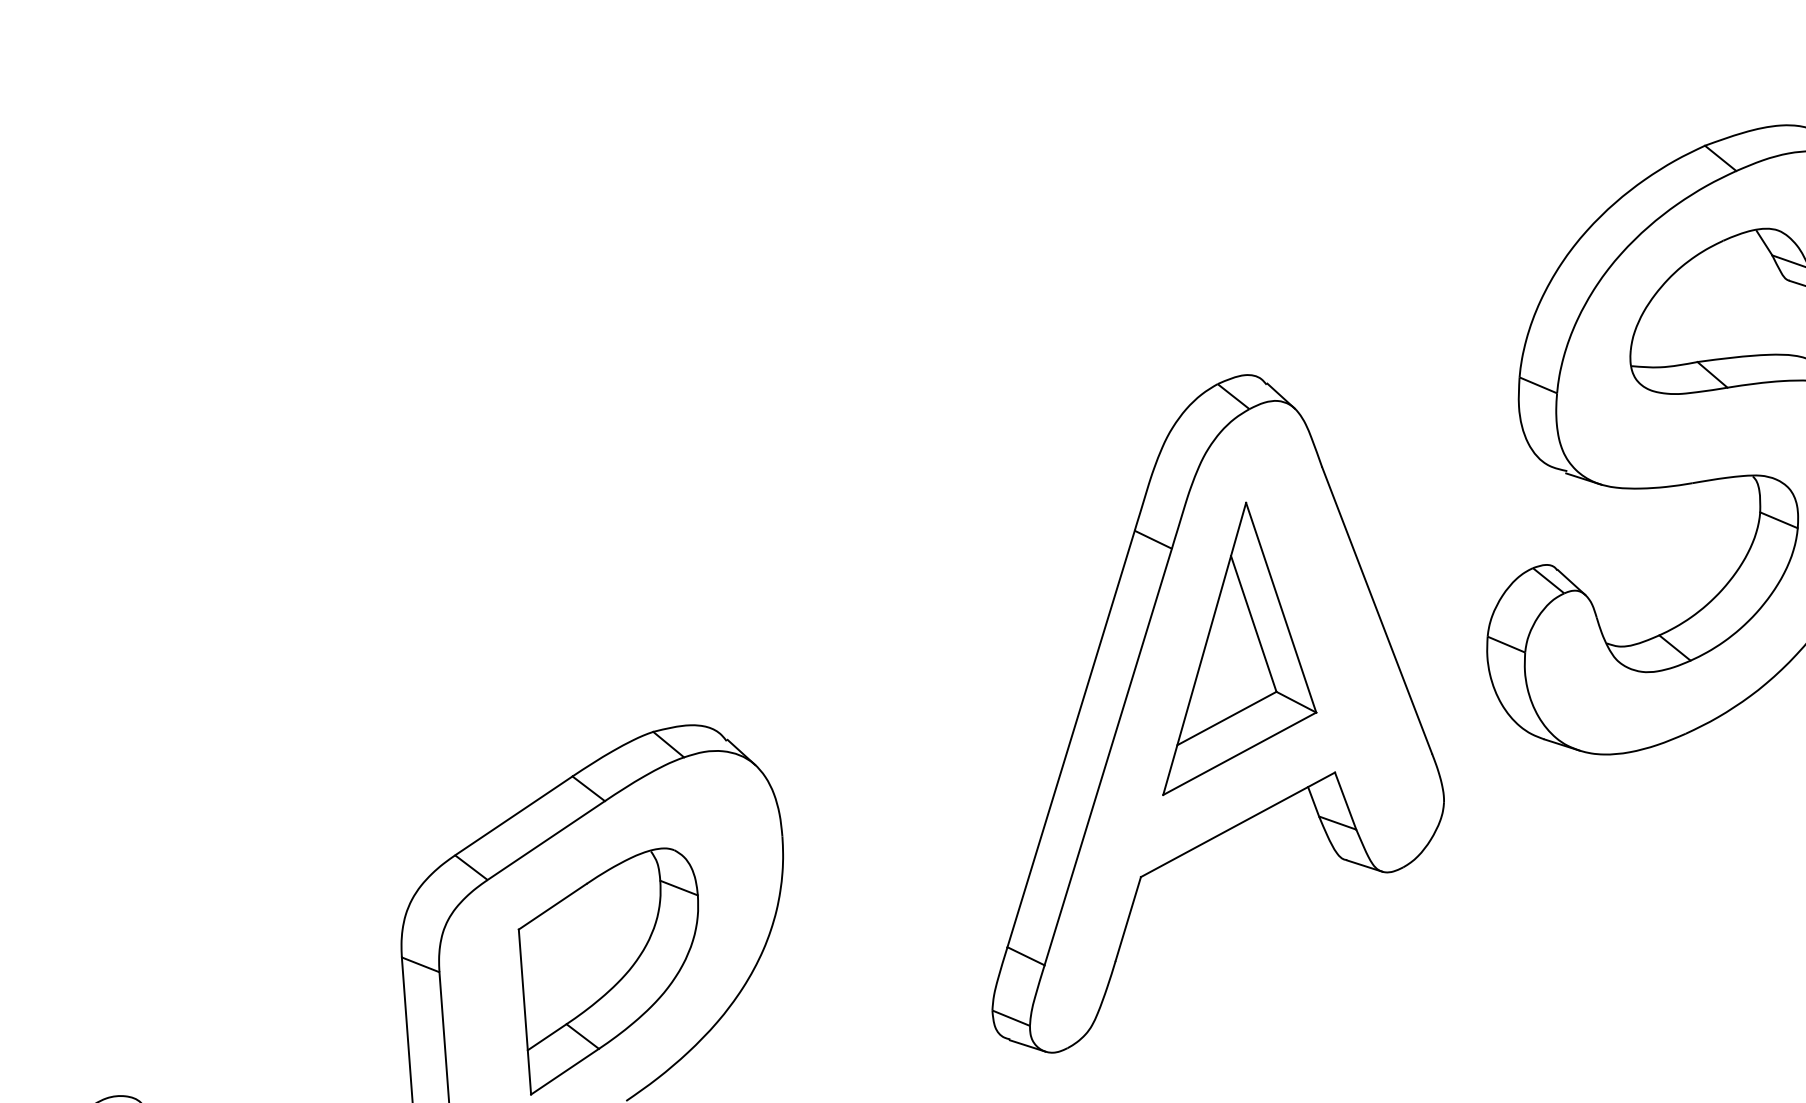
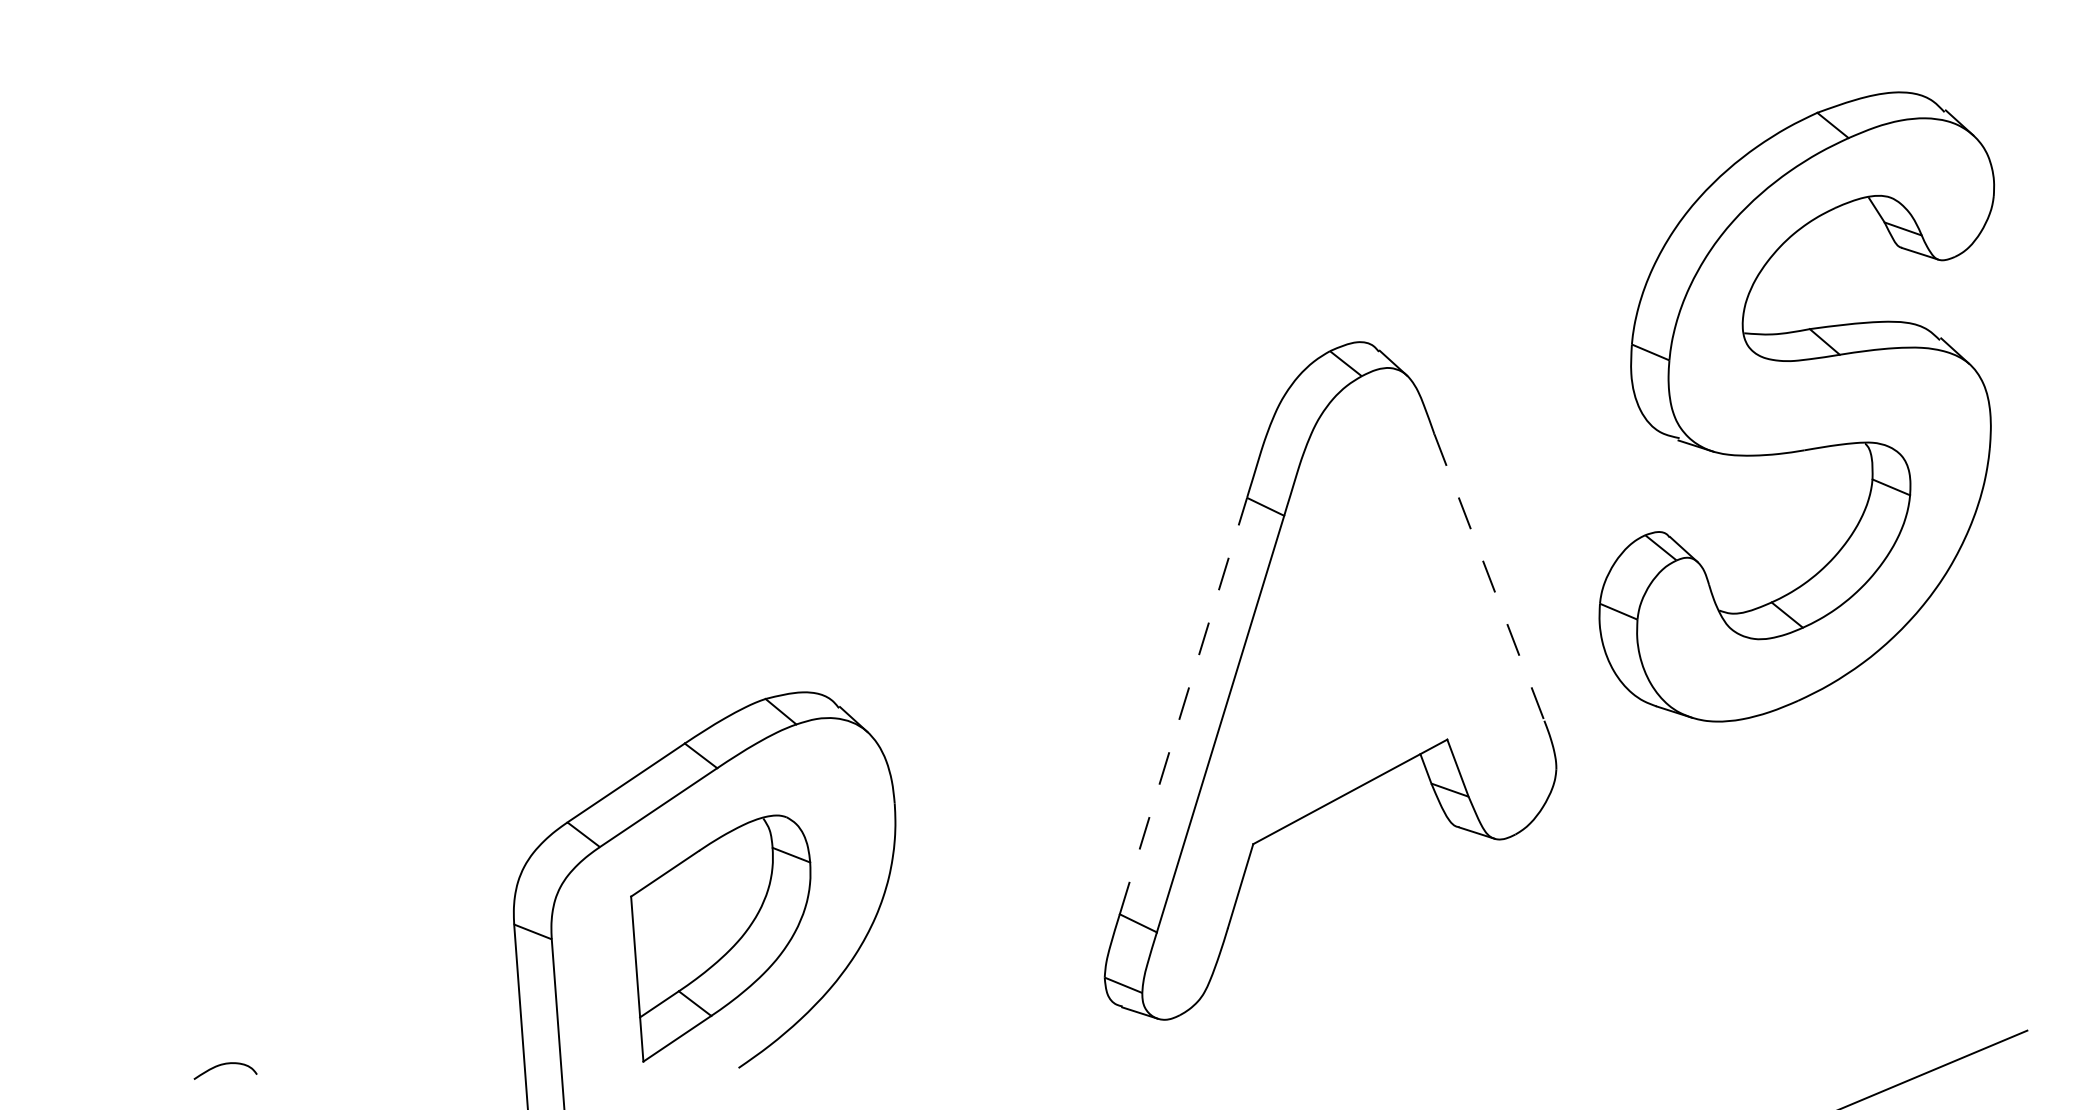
line: (1377, 610) -> (1489, 577), solid -> dashed
part: (1239, 648) -> (1351, 615), removed
line: (1071, 739) -> (1183, 706), solid -> dashed

